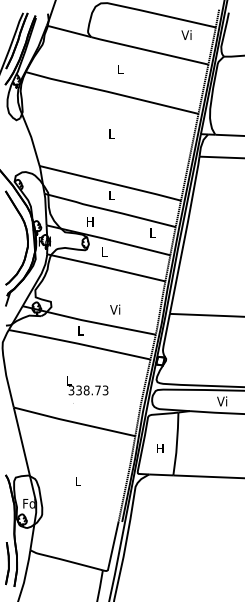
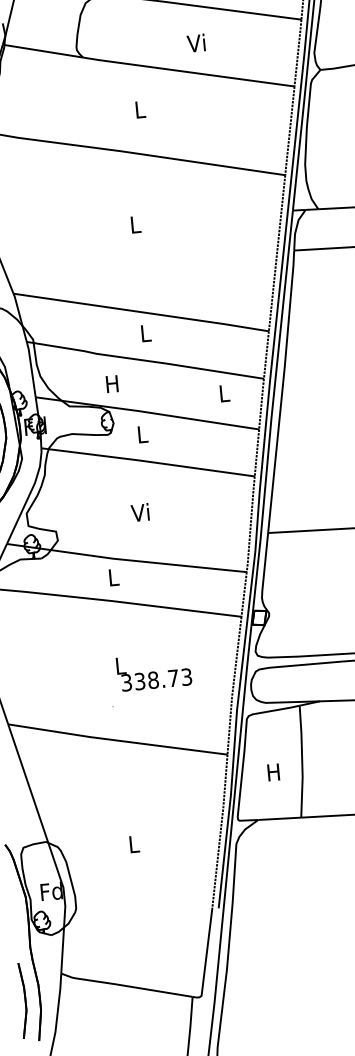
text: (186, 34) -> (196, 42), moved
text: (115, 309) -> (140, 512), moved
text: (87, 385) -> (154, 671), moved

